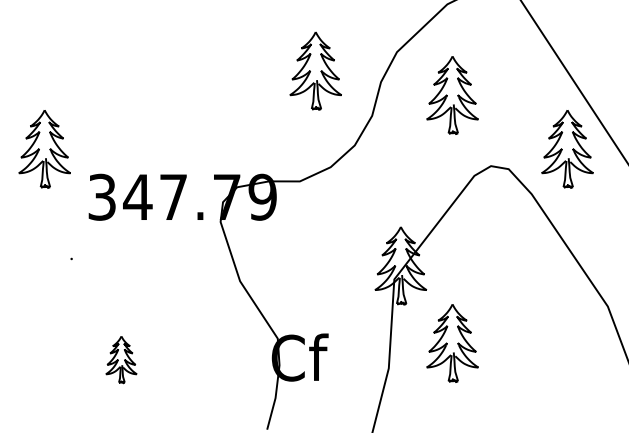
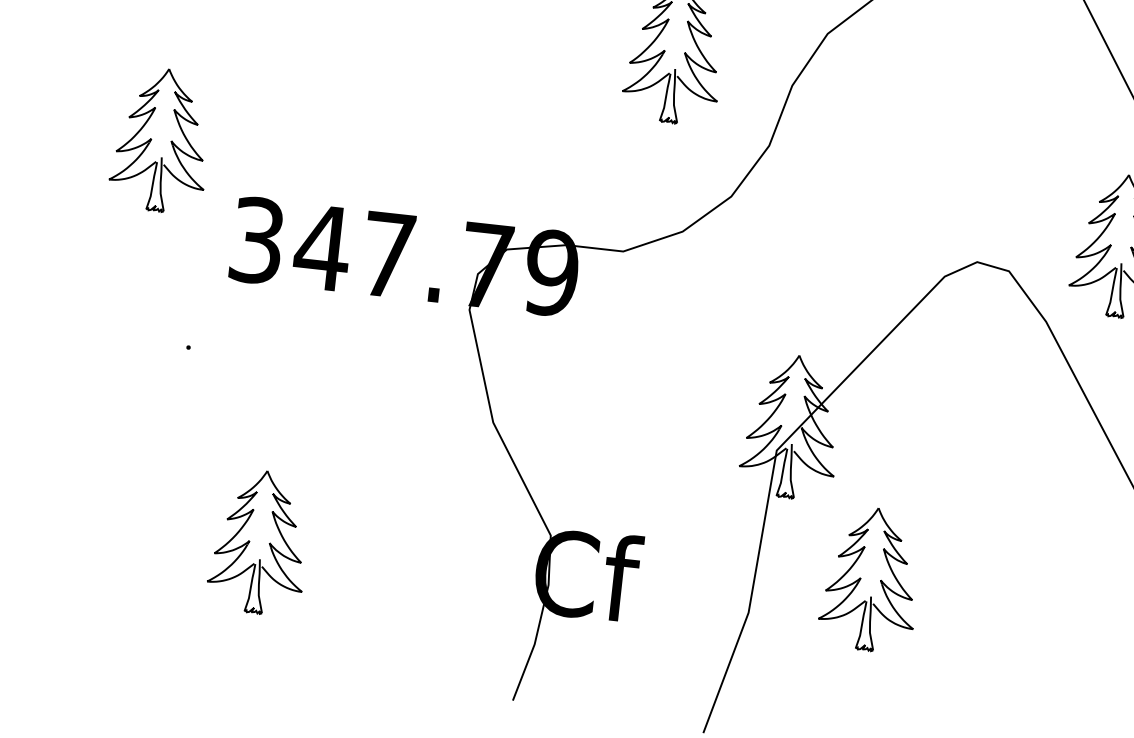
part: (452, 95) -> (920, 124), removed
part: (121, 359) -> (259, 542), size x1.67

